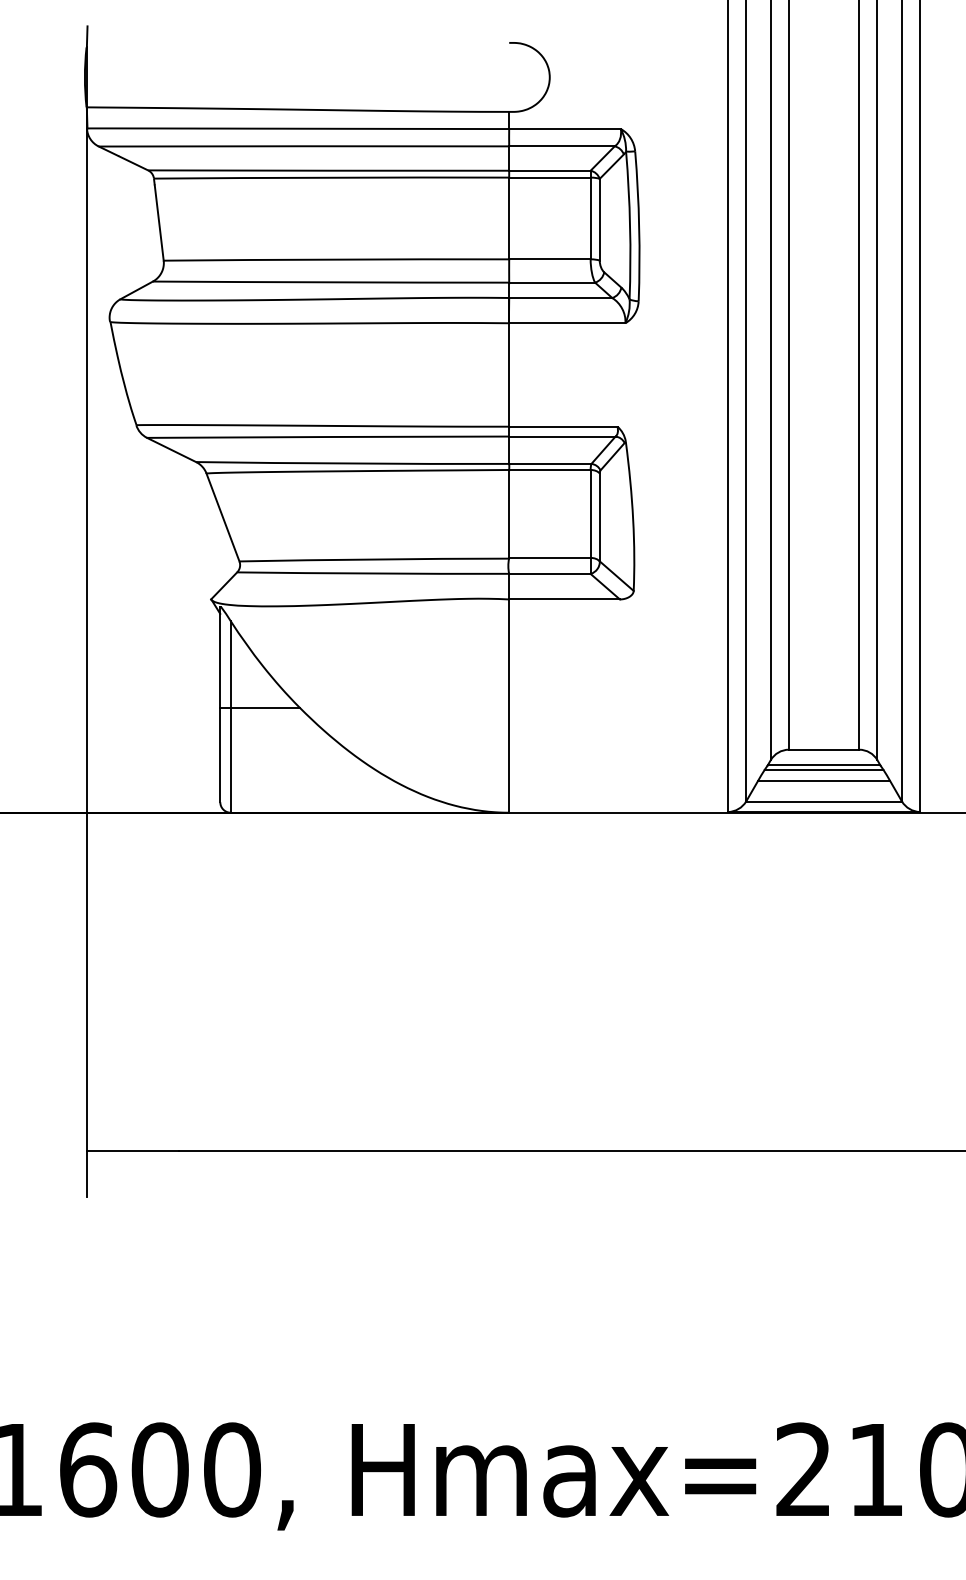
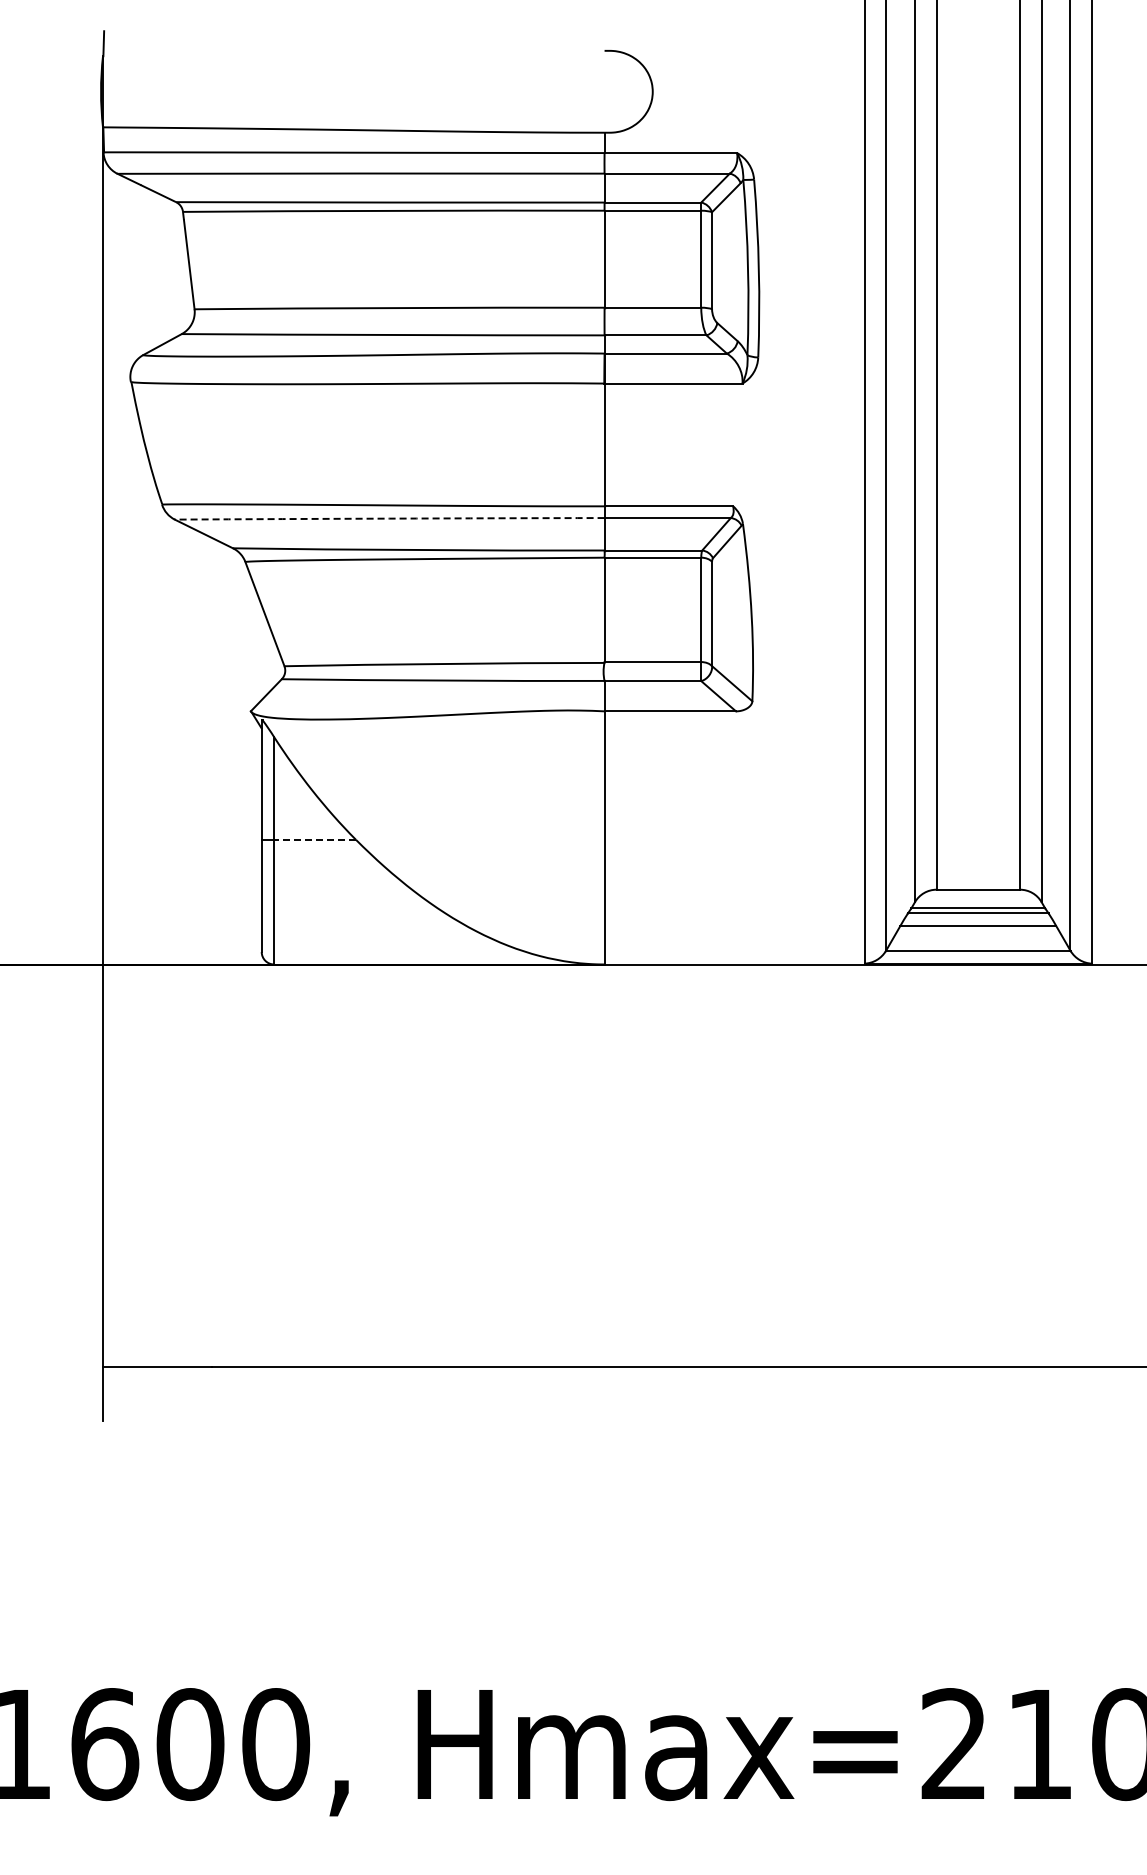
arc: (327, 436) -> (389, 518), solid -> dashed
line: (265, 707) -> (315, 839), solid -> dashed

